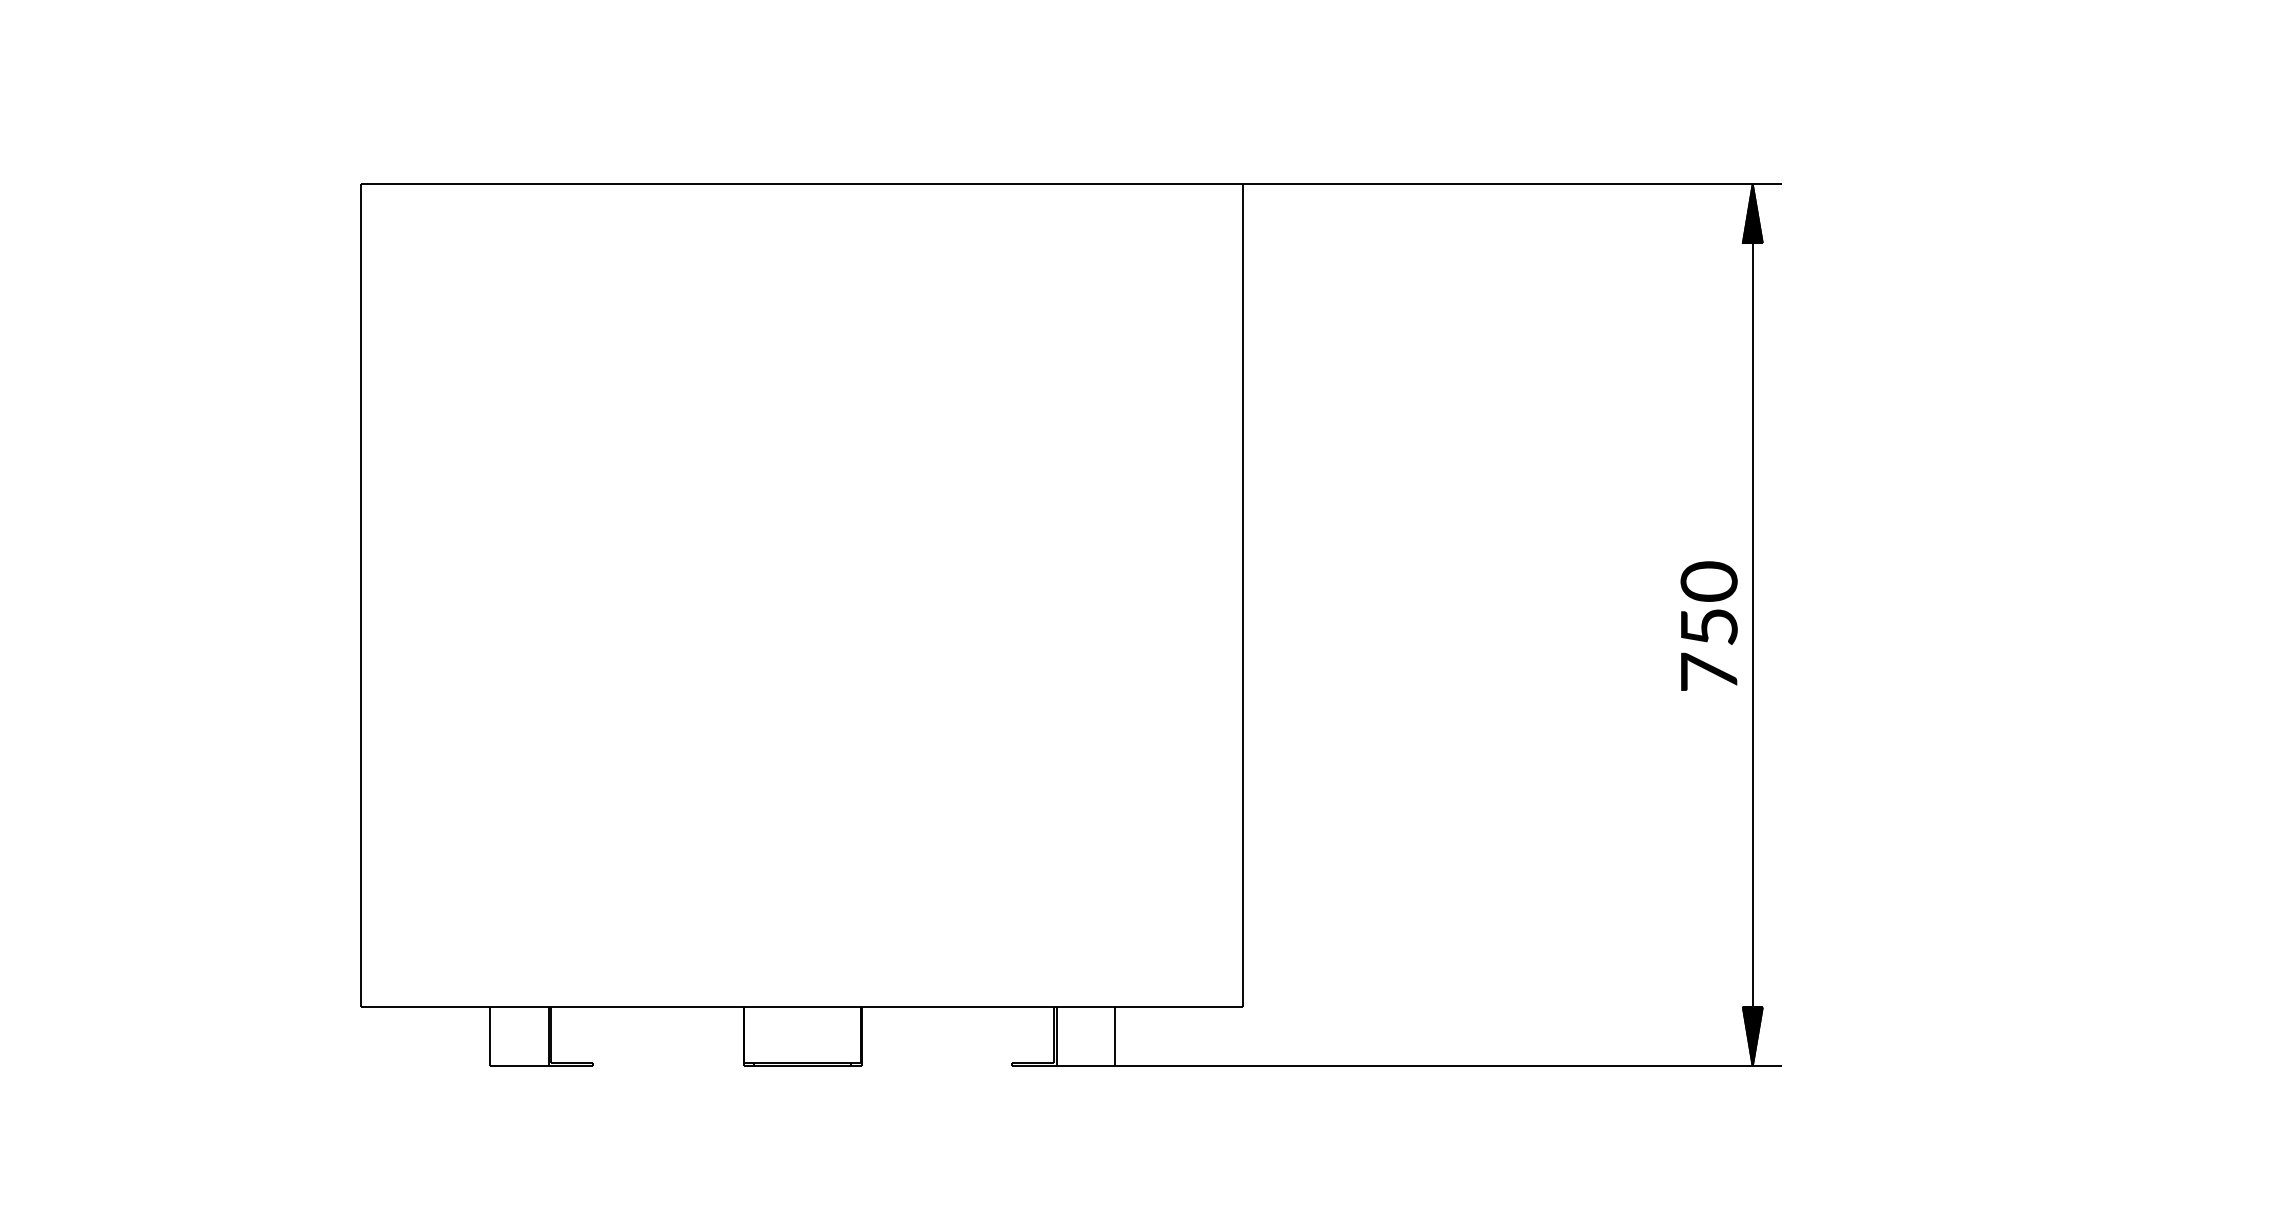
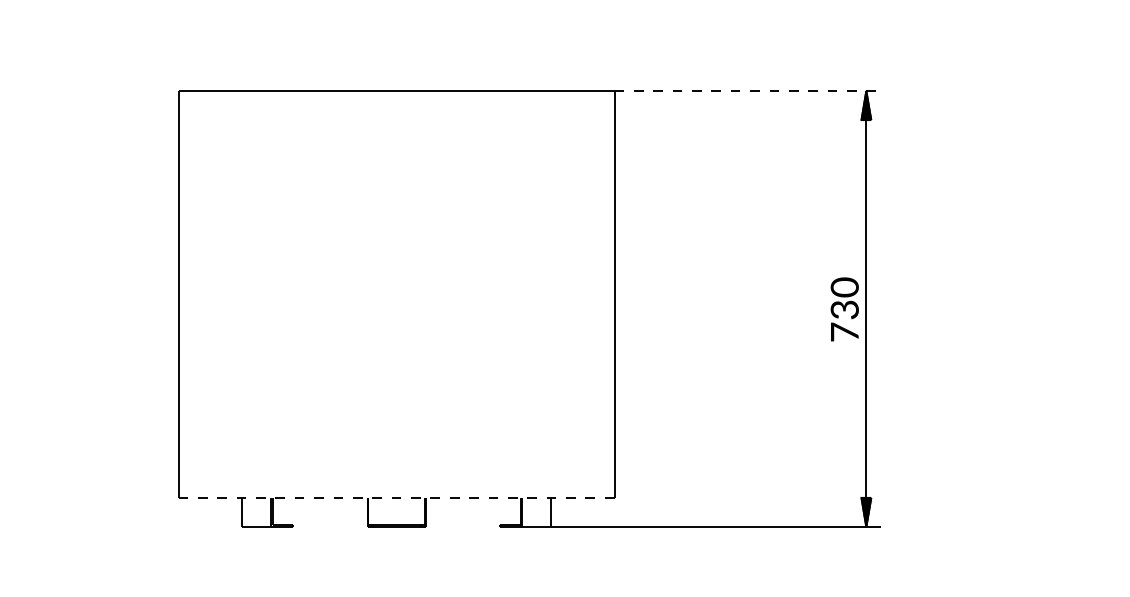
line: (1514, 185) -> (748, 91), solid -> dashed
text: (1708, 626) -> (844, 309), 750 -> 730
line: (802, 1006) -> (396, 497), solid -> dashed

